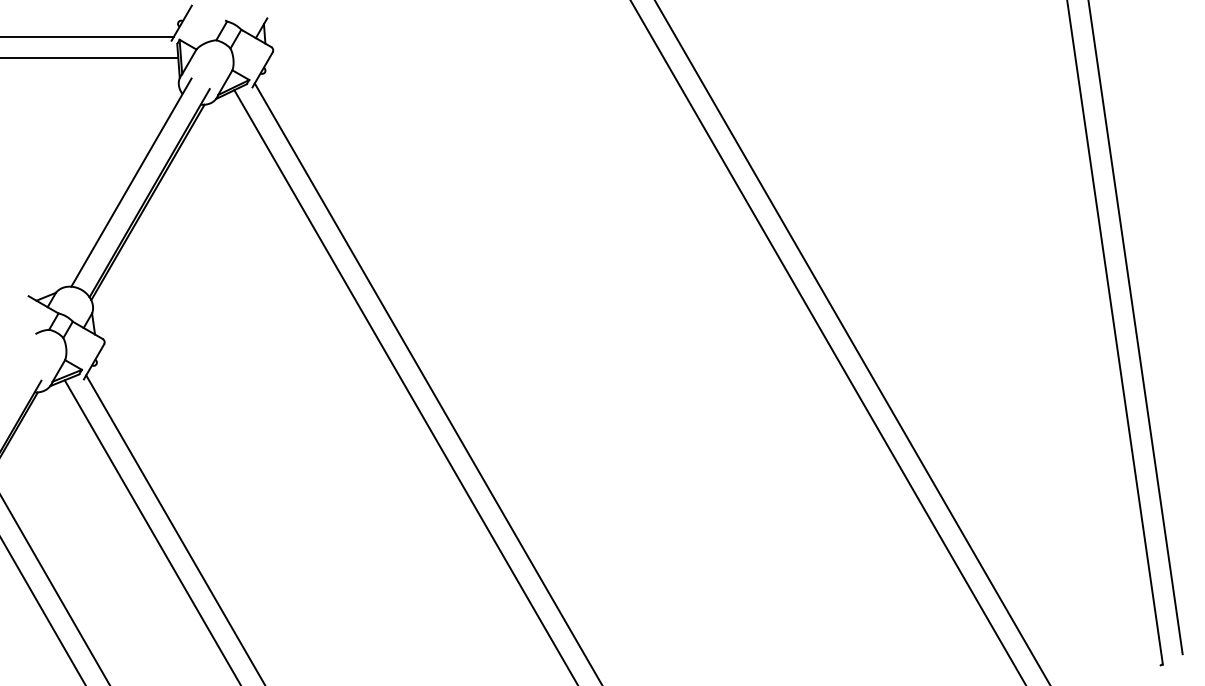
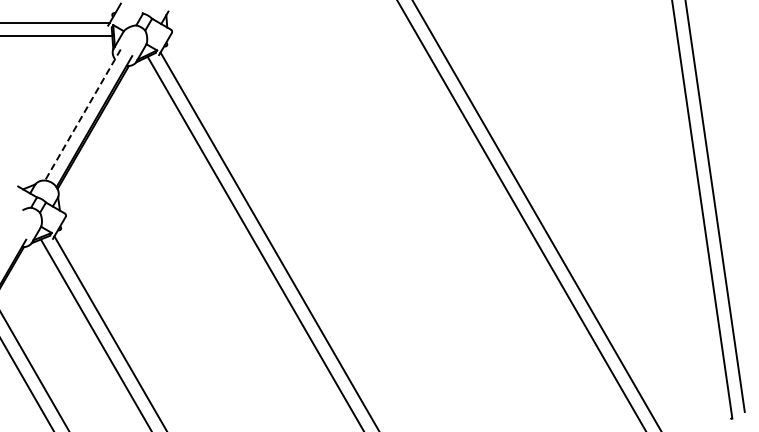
line: (130, 183) -> (82, 115), solid -> dashed

